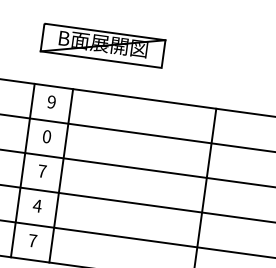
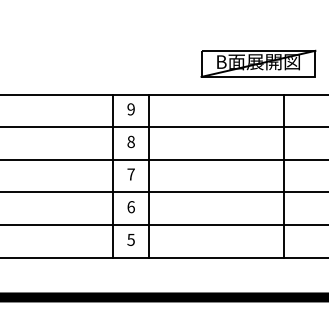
part: (103, 45) -> (258, 63), moved
text: (46, 136) -> (130, 141), 0 -> 8
text: (37, 206) -> (131, 207), 4 -> 6
text: (32, 240) -> (130, 239), 7 -> 5

